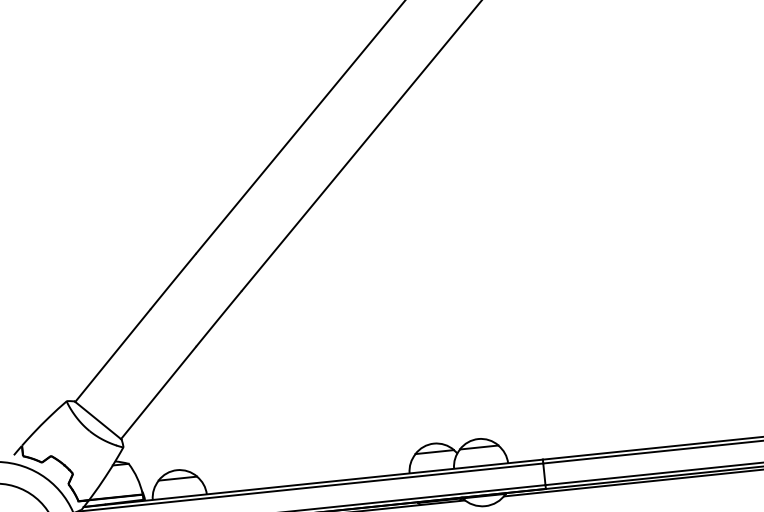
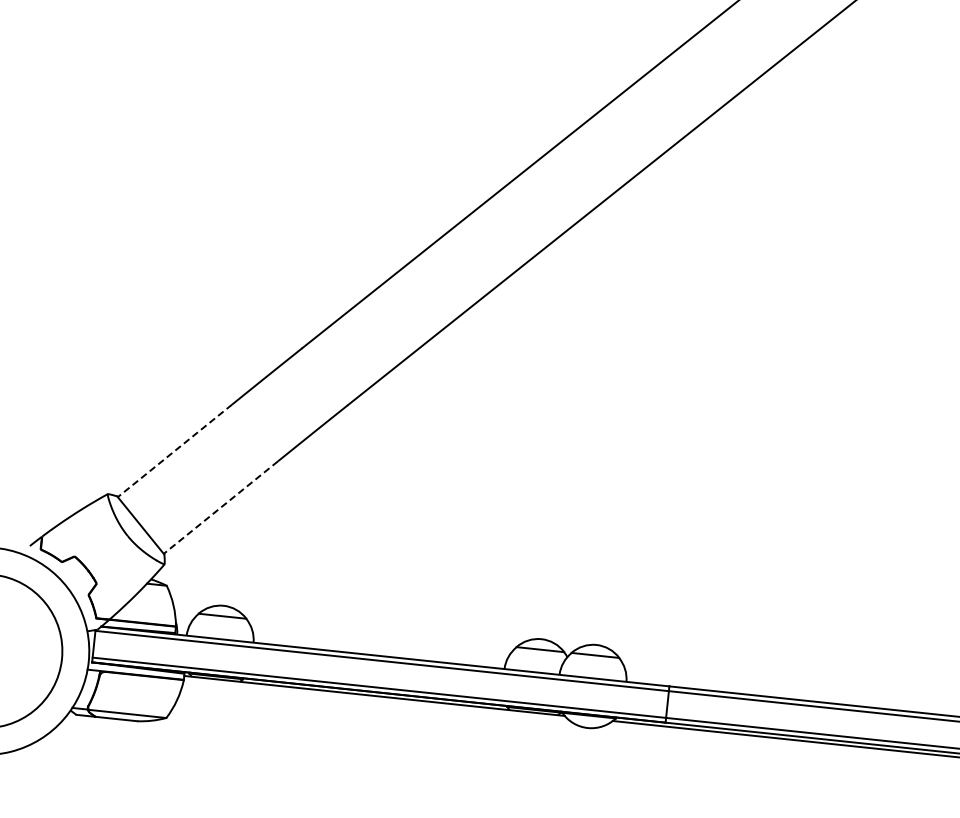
line: (112, 355) -> (174, 450), solid -> dashed
line: (158, 393) -> (220, 507), solid -> dashed

